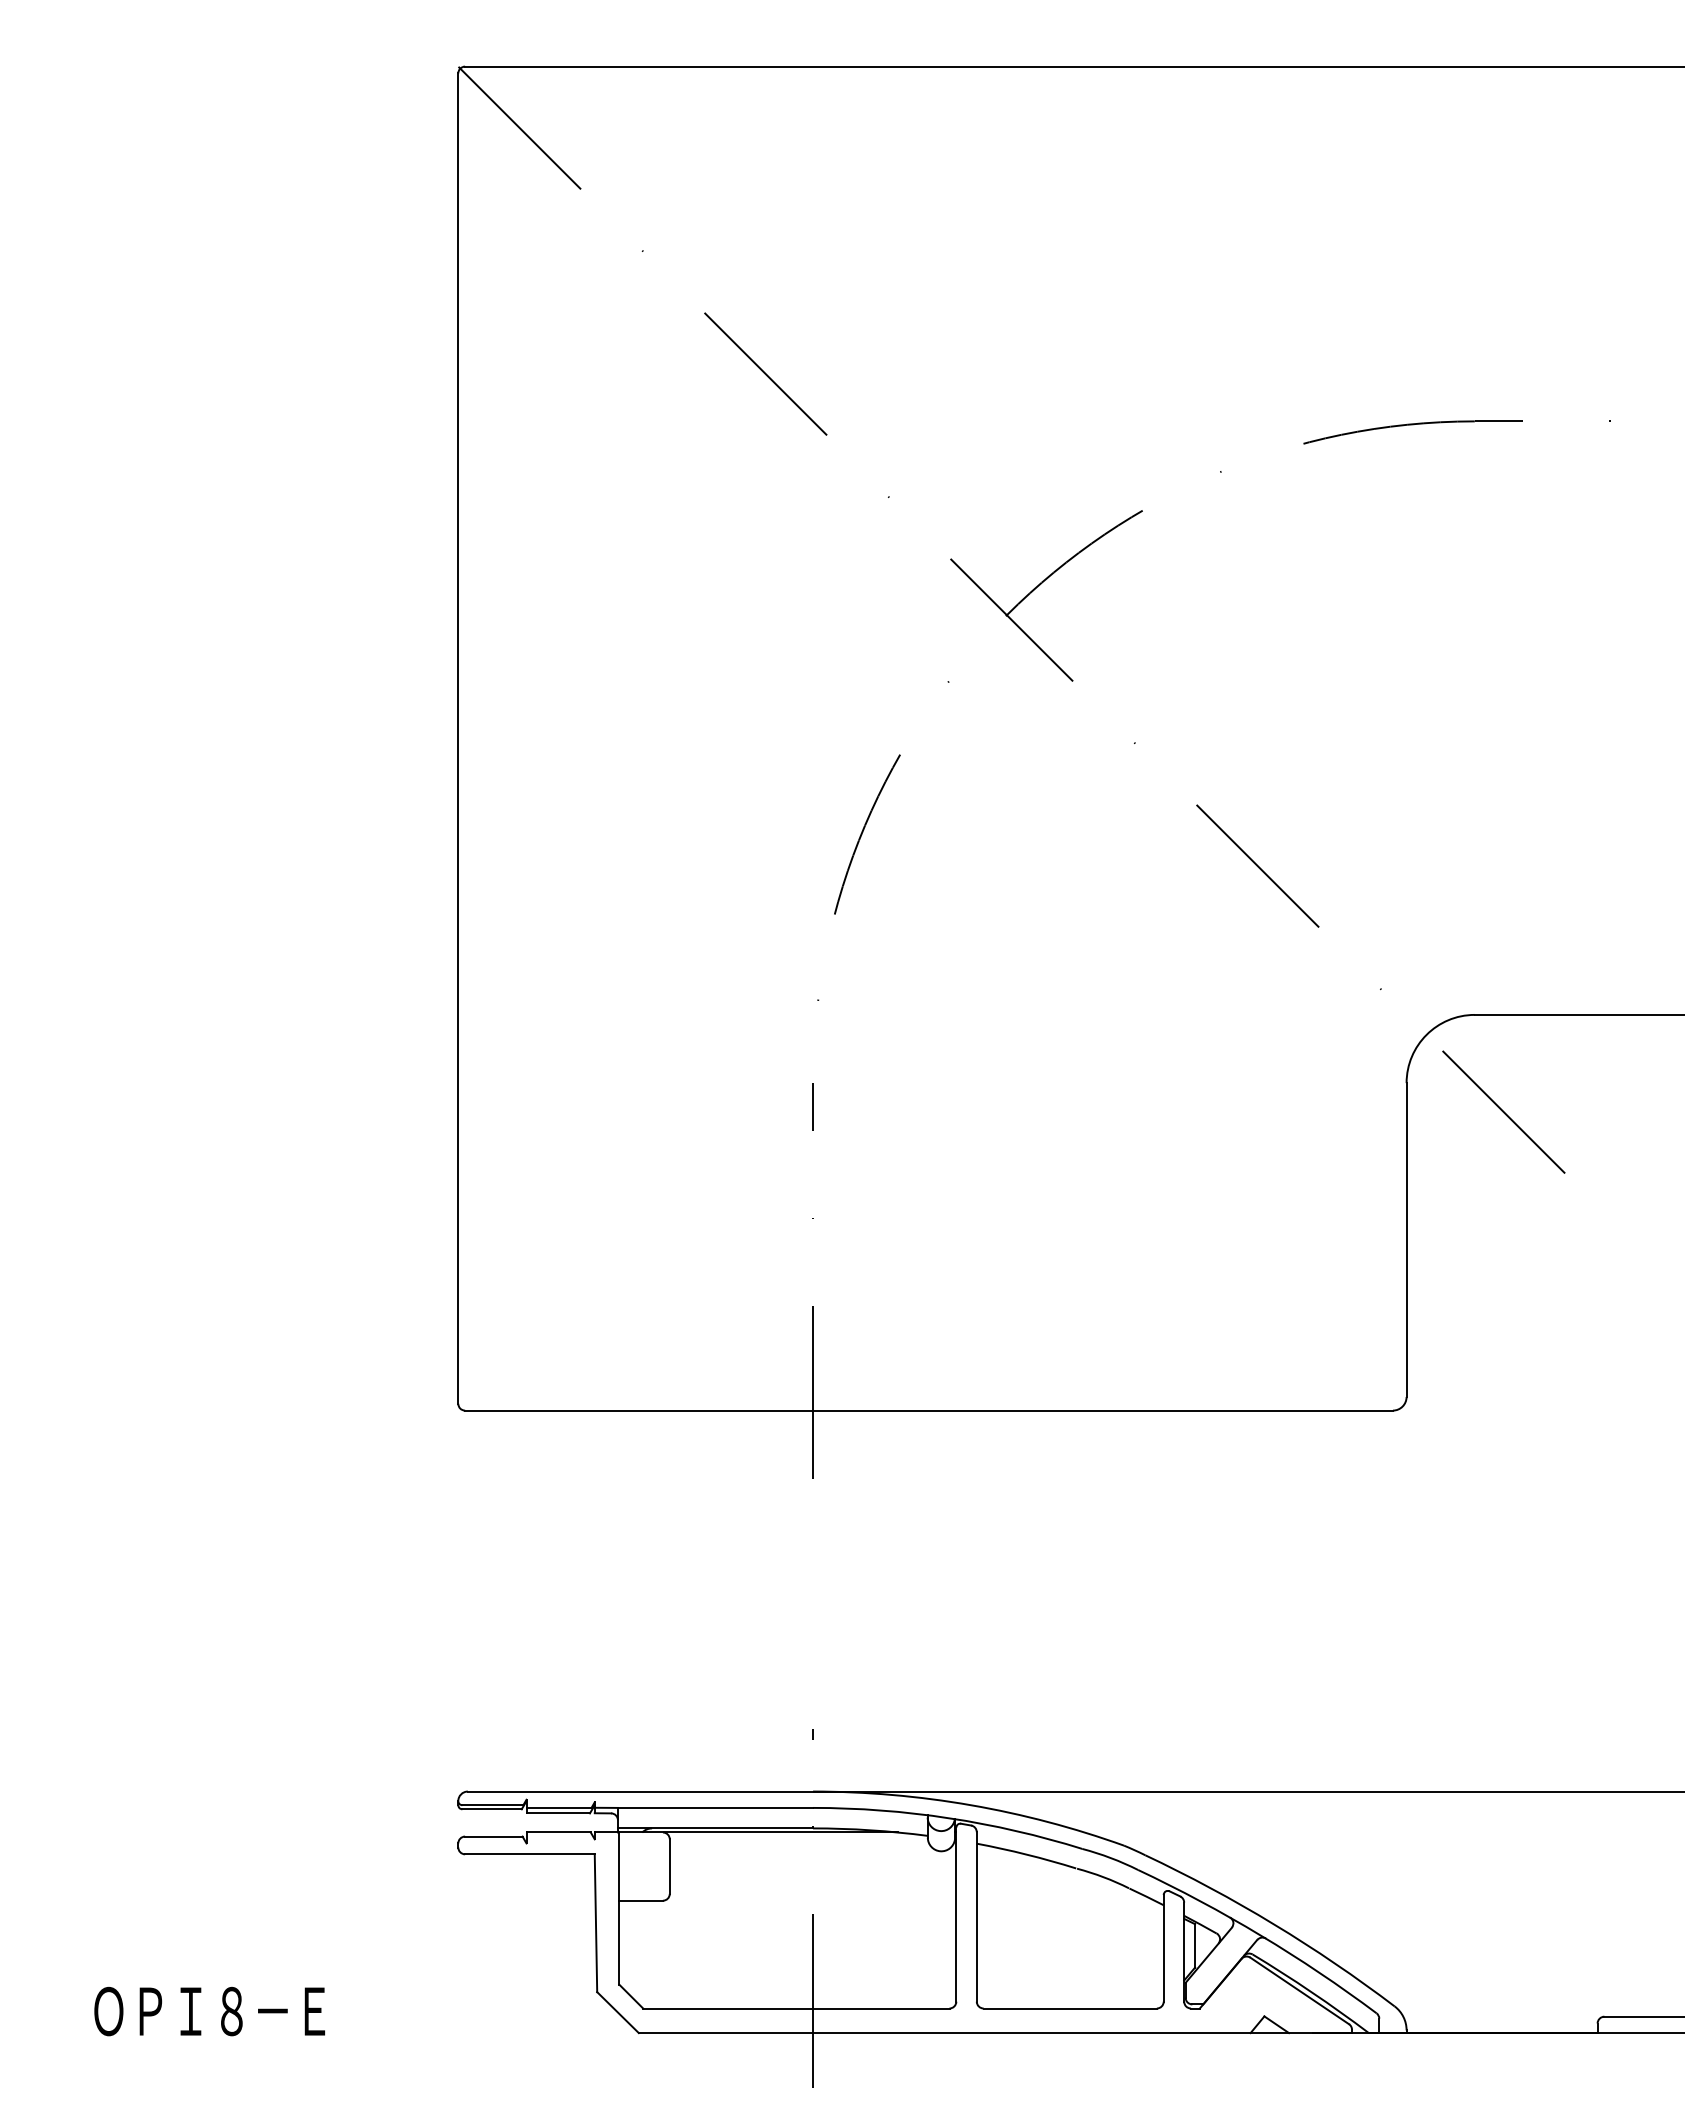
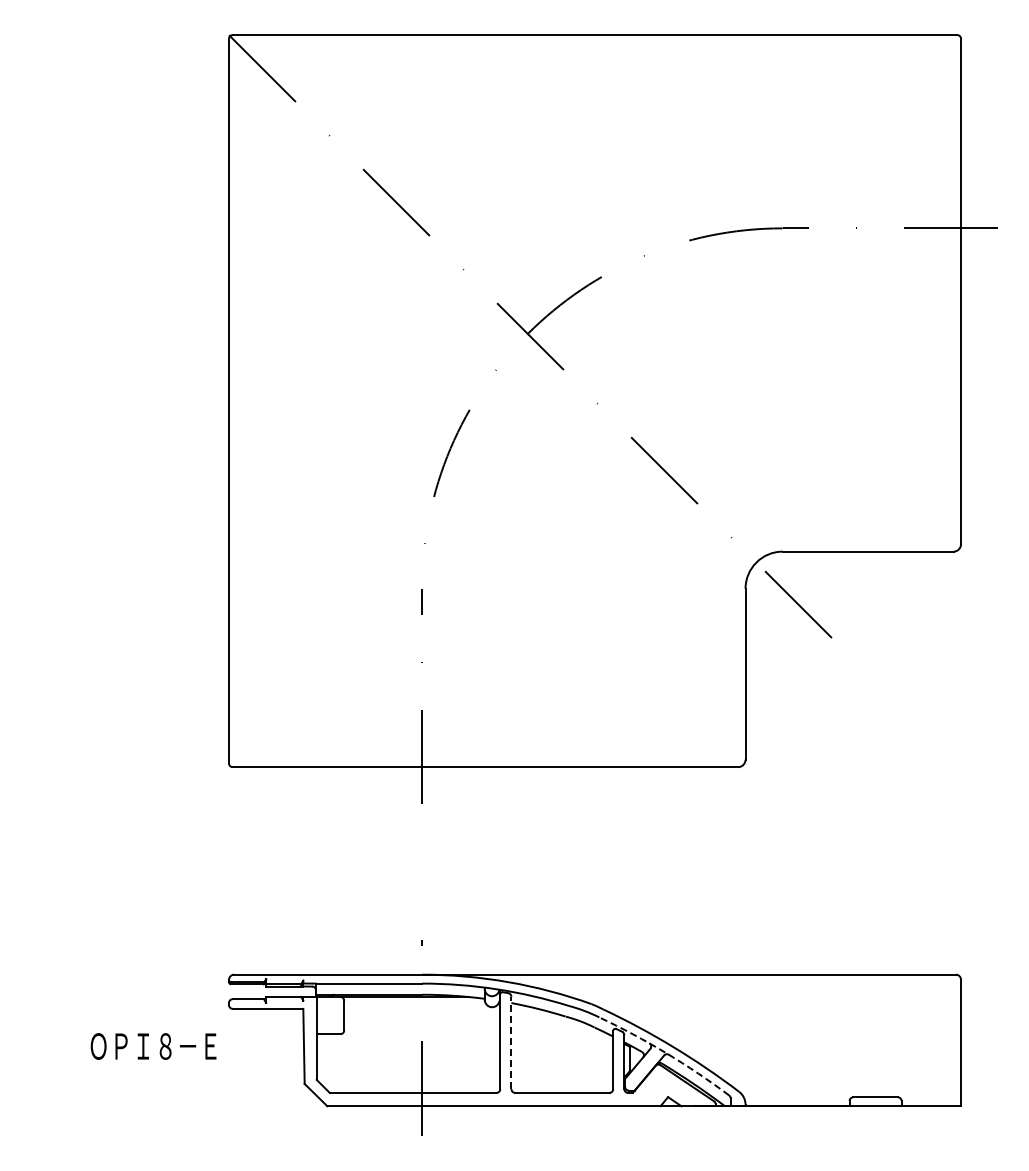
line: (976, 1916) -> (511, 1042), solid -> dashed
arc: (1261, 1936) -> (666, 1053), solid -> dashed
text: (209, 2011) -> (153, 1046), moved

